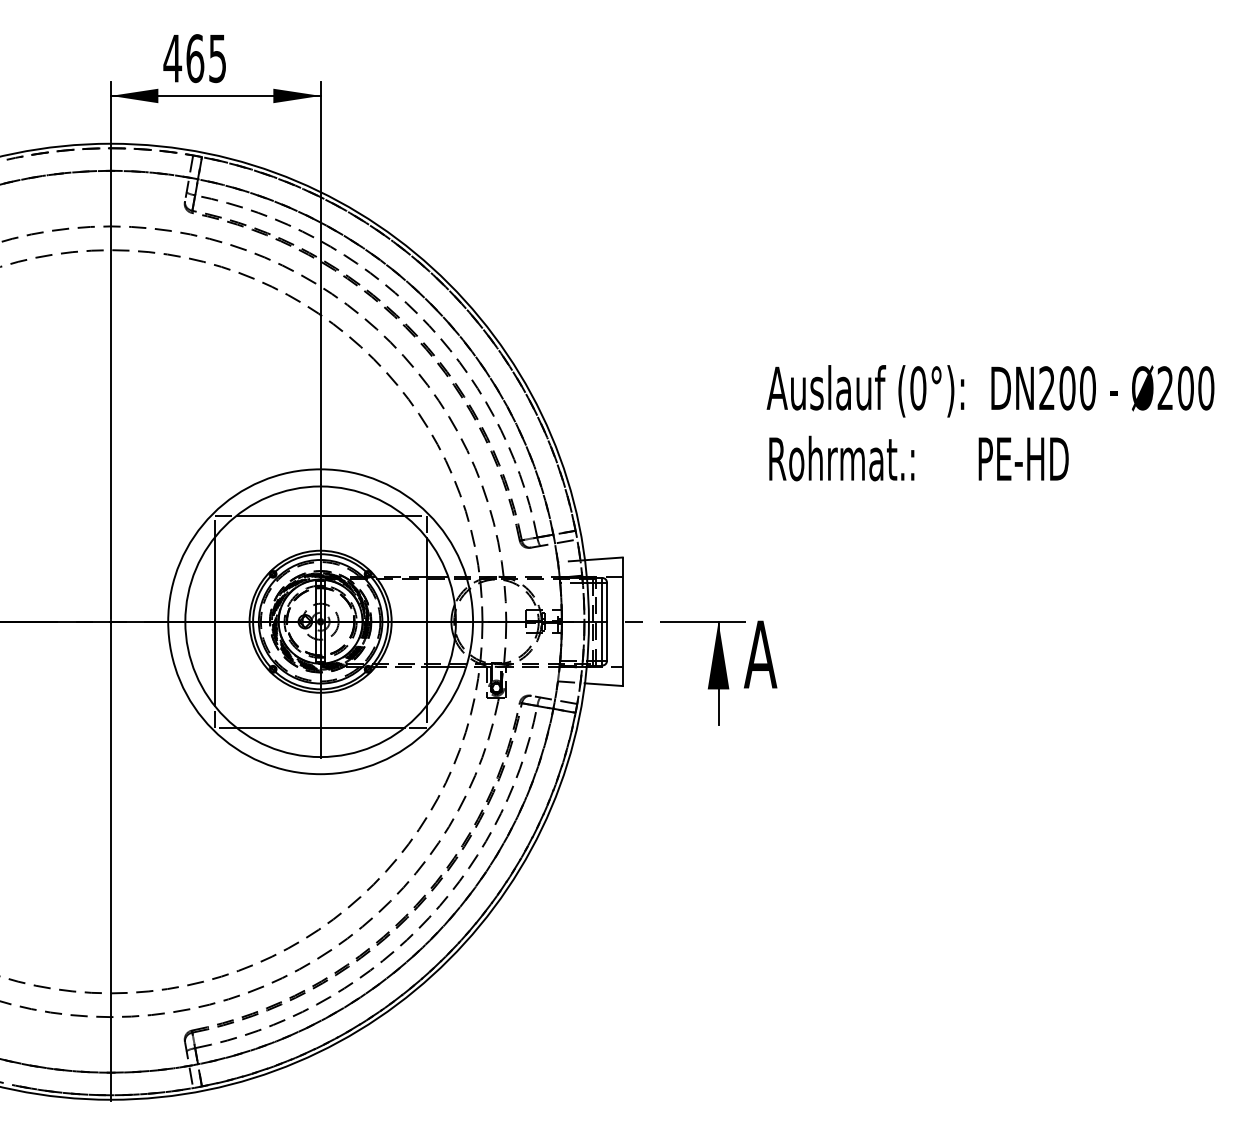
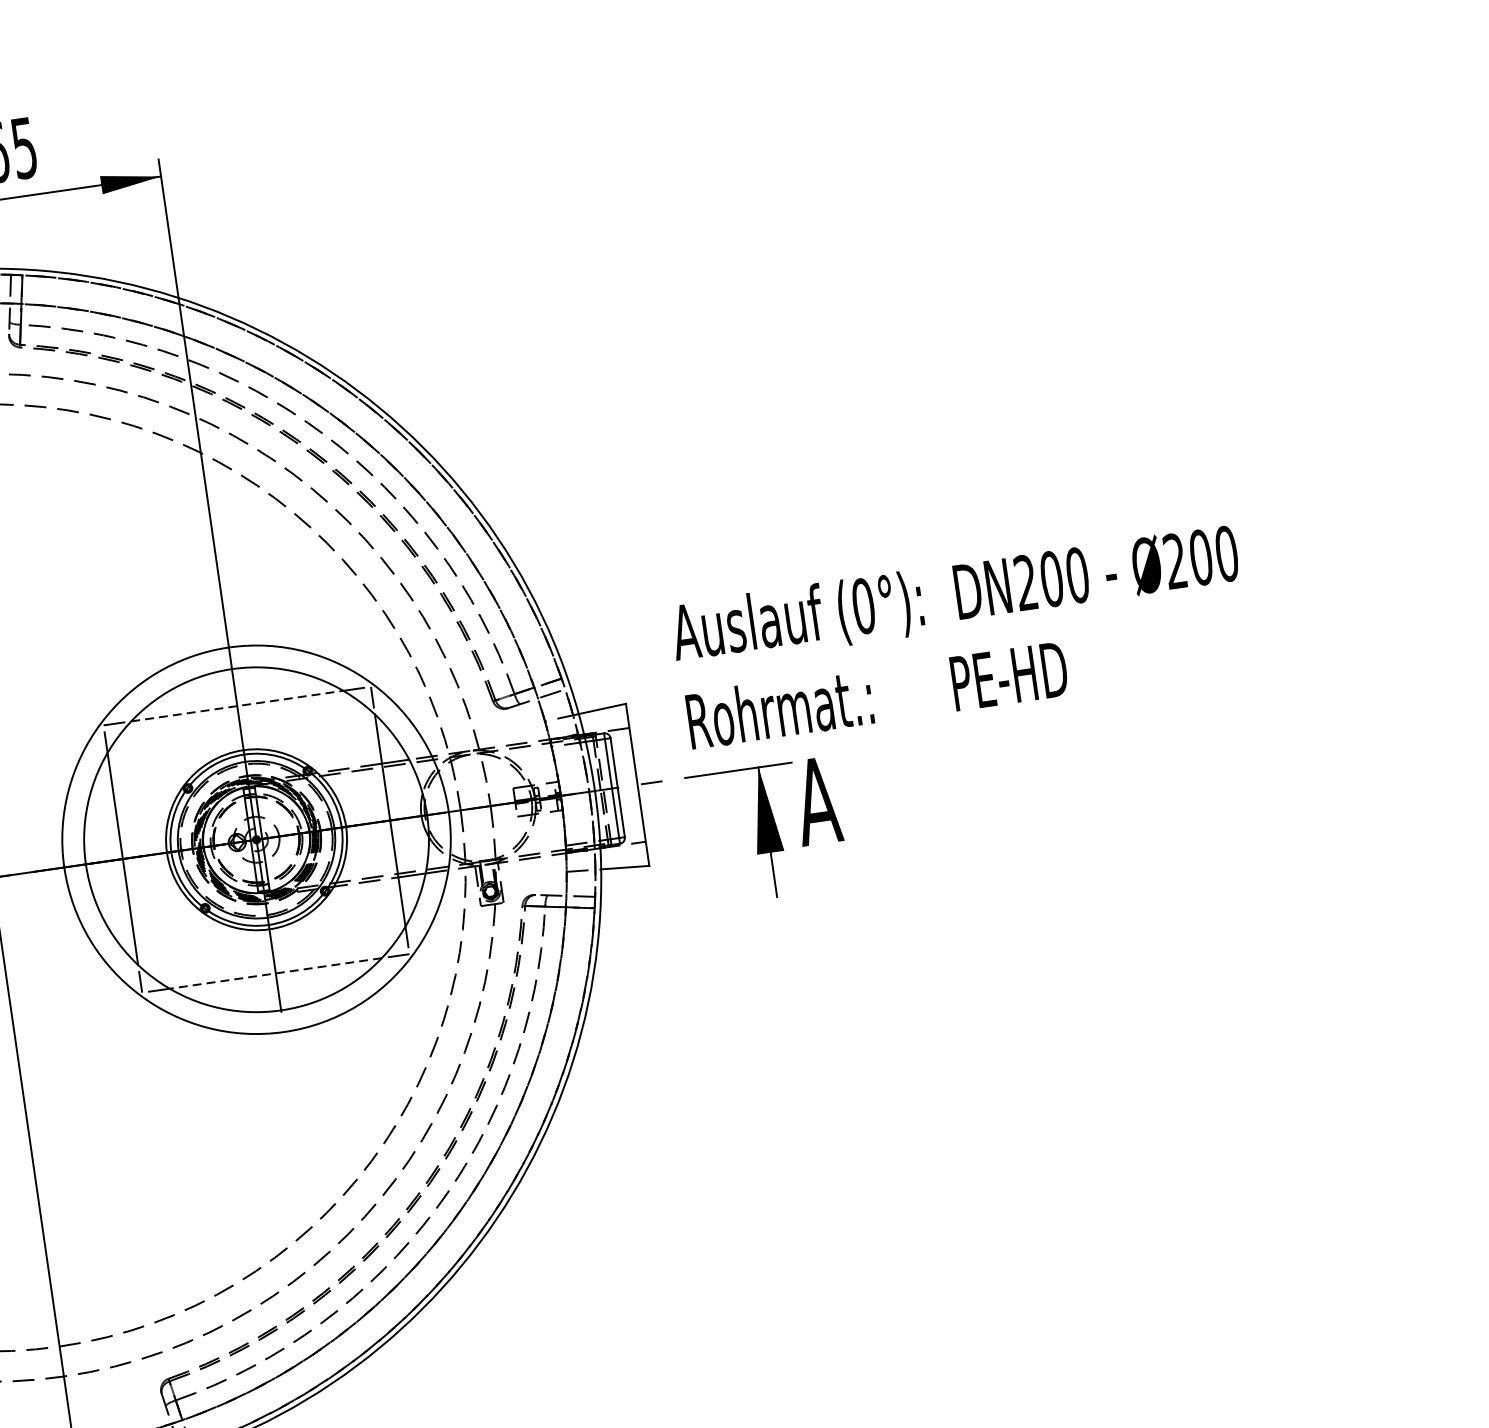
text: (990, 423) -> (961, 637), moved
line: (321, 515) -> (238, 705), solid -> dashed
line: (320, 727) -> (275, 973), solid -> dashed

